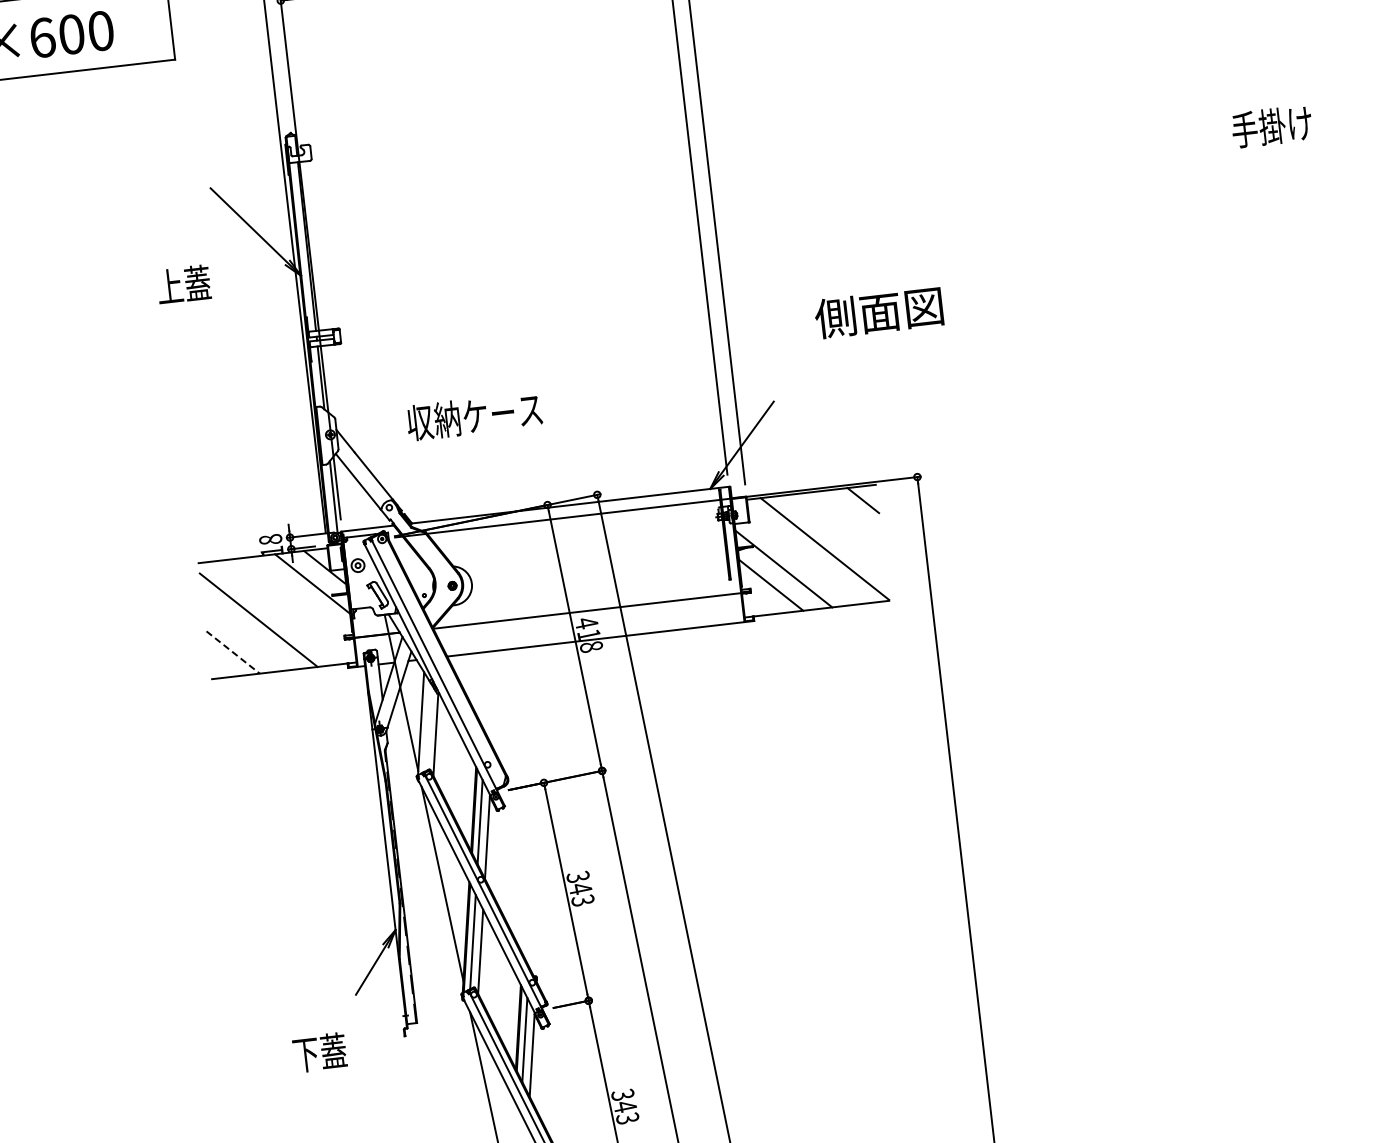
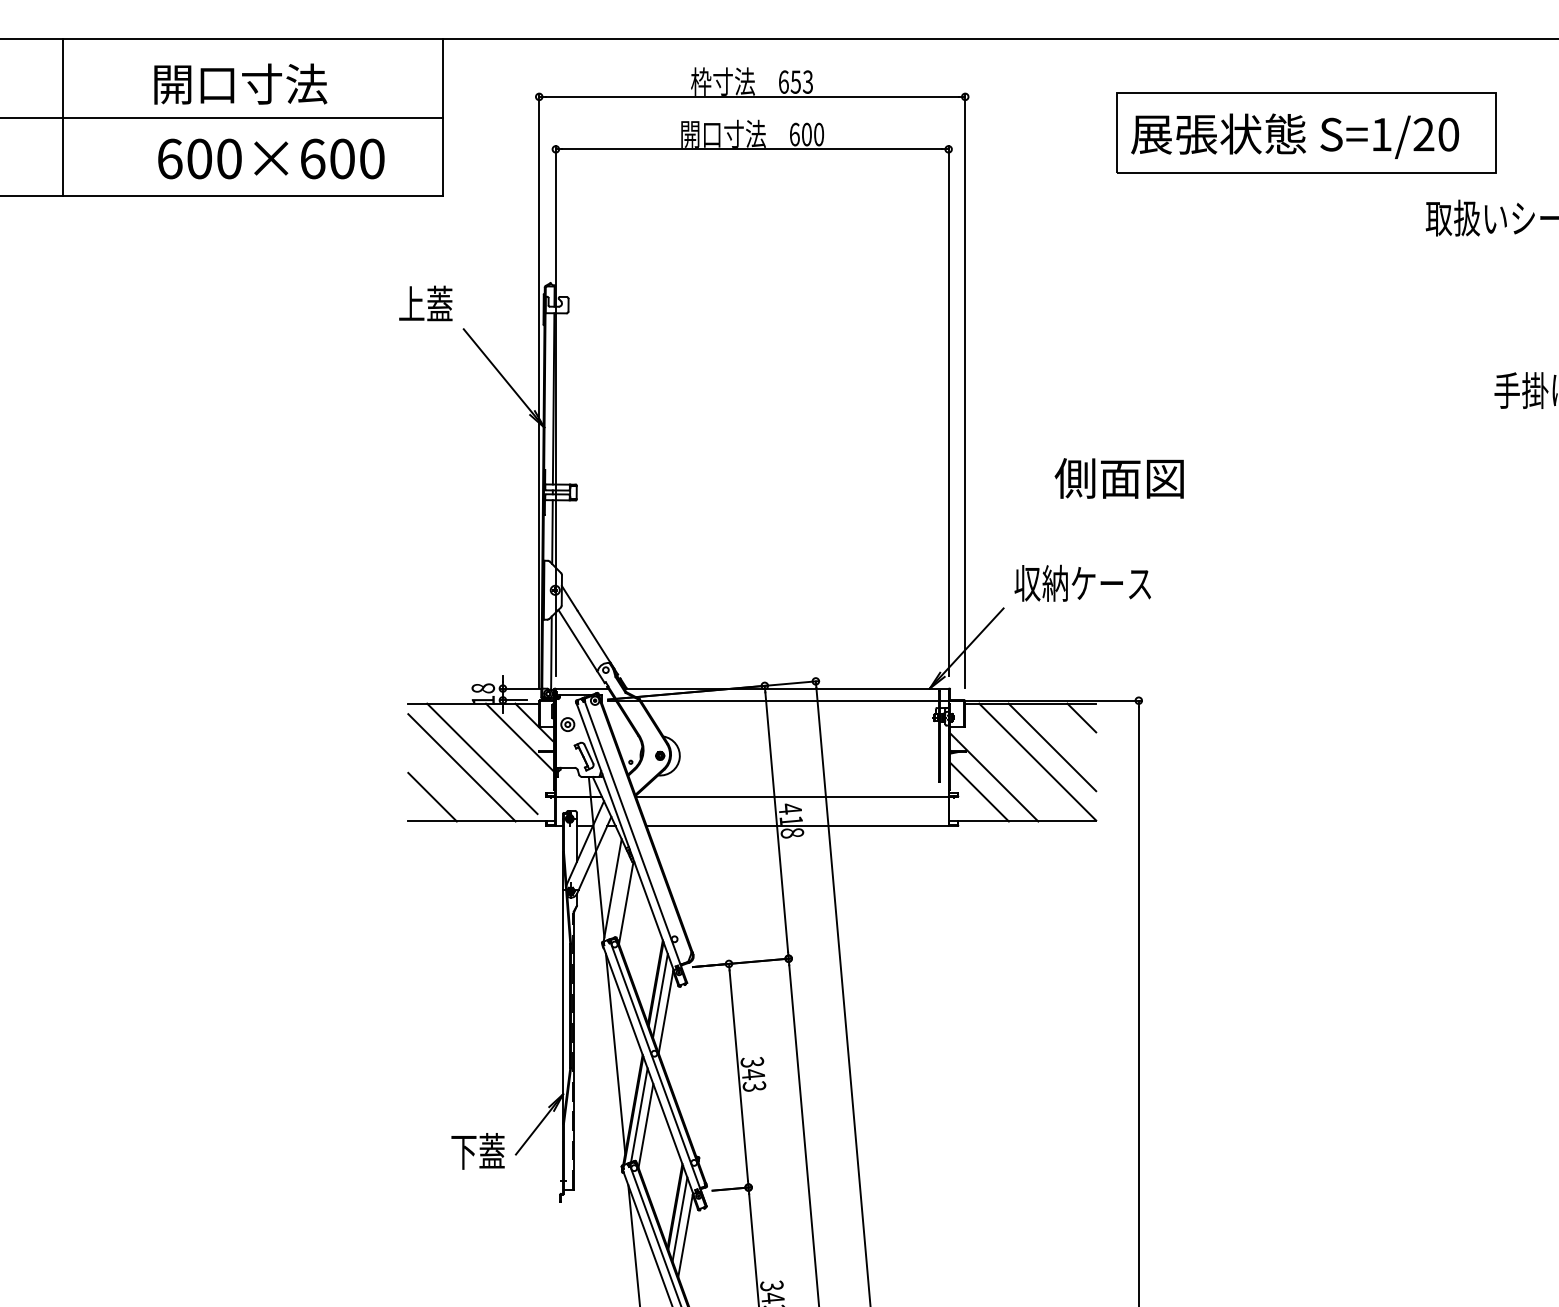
text: (183, 284) -> (425, 303), moved
text: (878, 312) -> (1118, 478), moved
text: (474, 415) -> (1082, 582), moved
line: (837, 532) -> (1052, 747), added
line: (277, 608) -> (482, 758), added
line: (233, 652) -> (432, 797), dashed -> solid
text: (319, 1052) -> (477, 1151), moved

